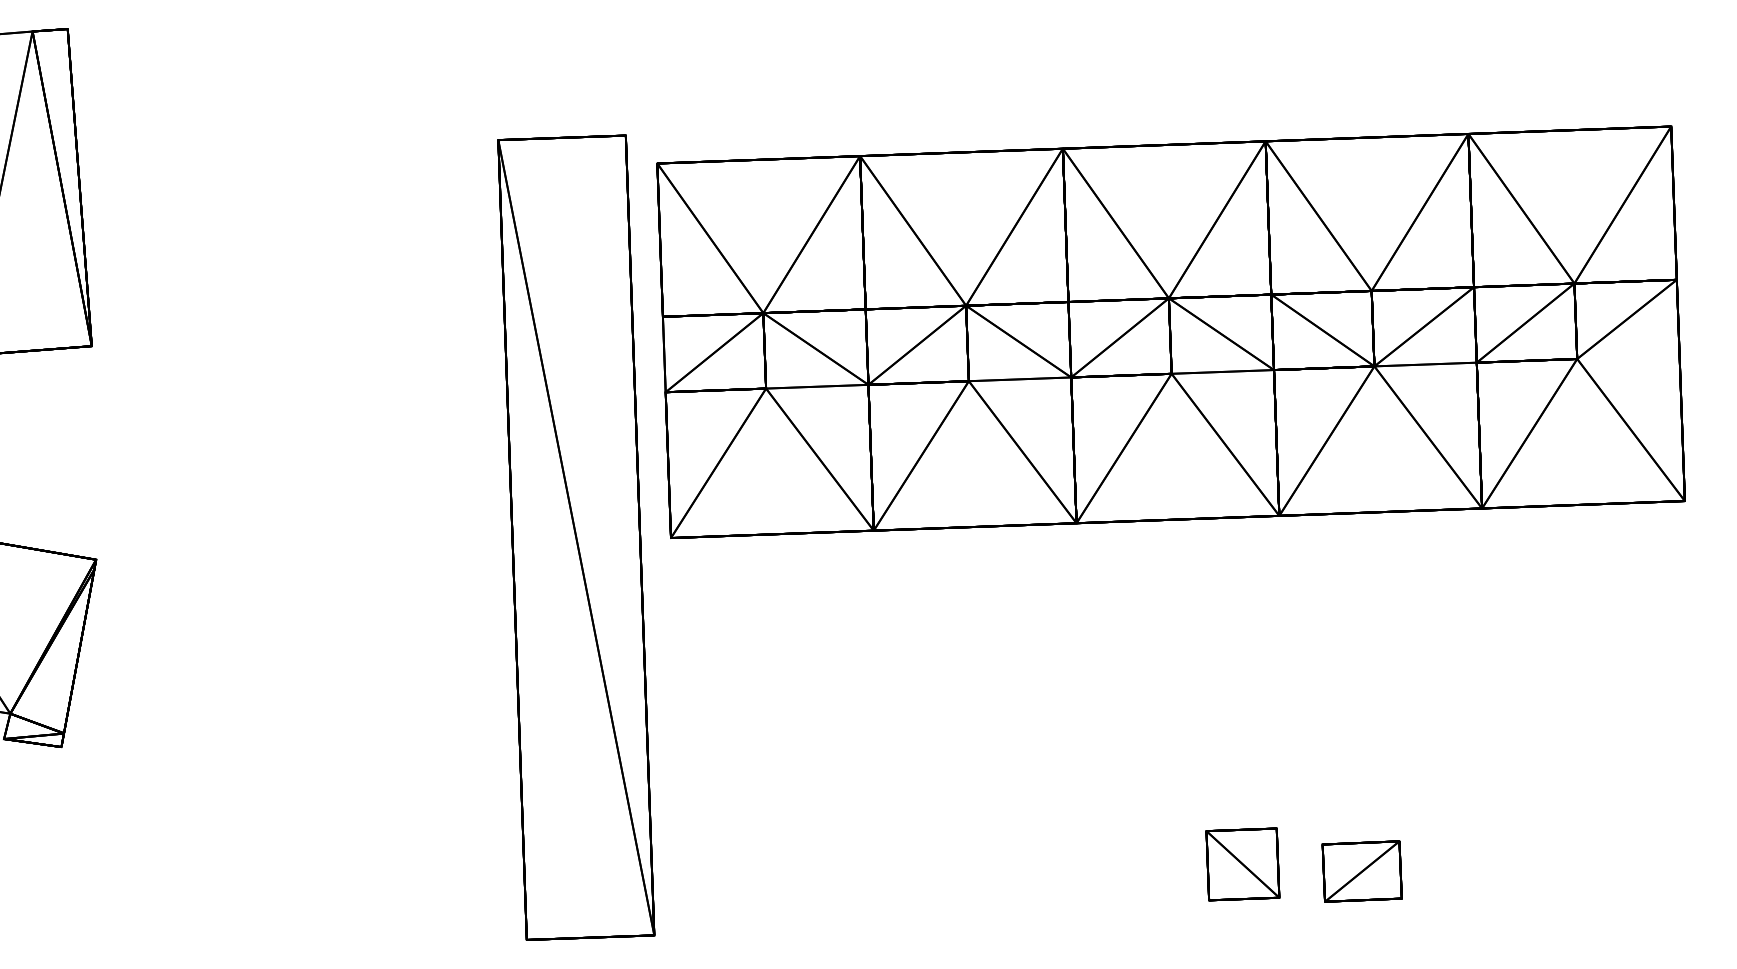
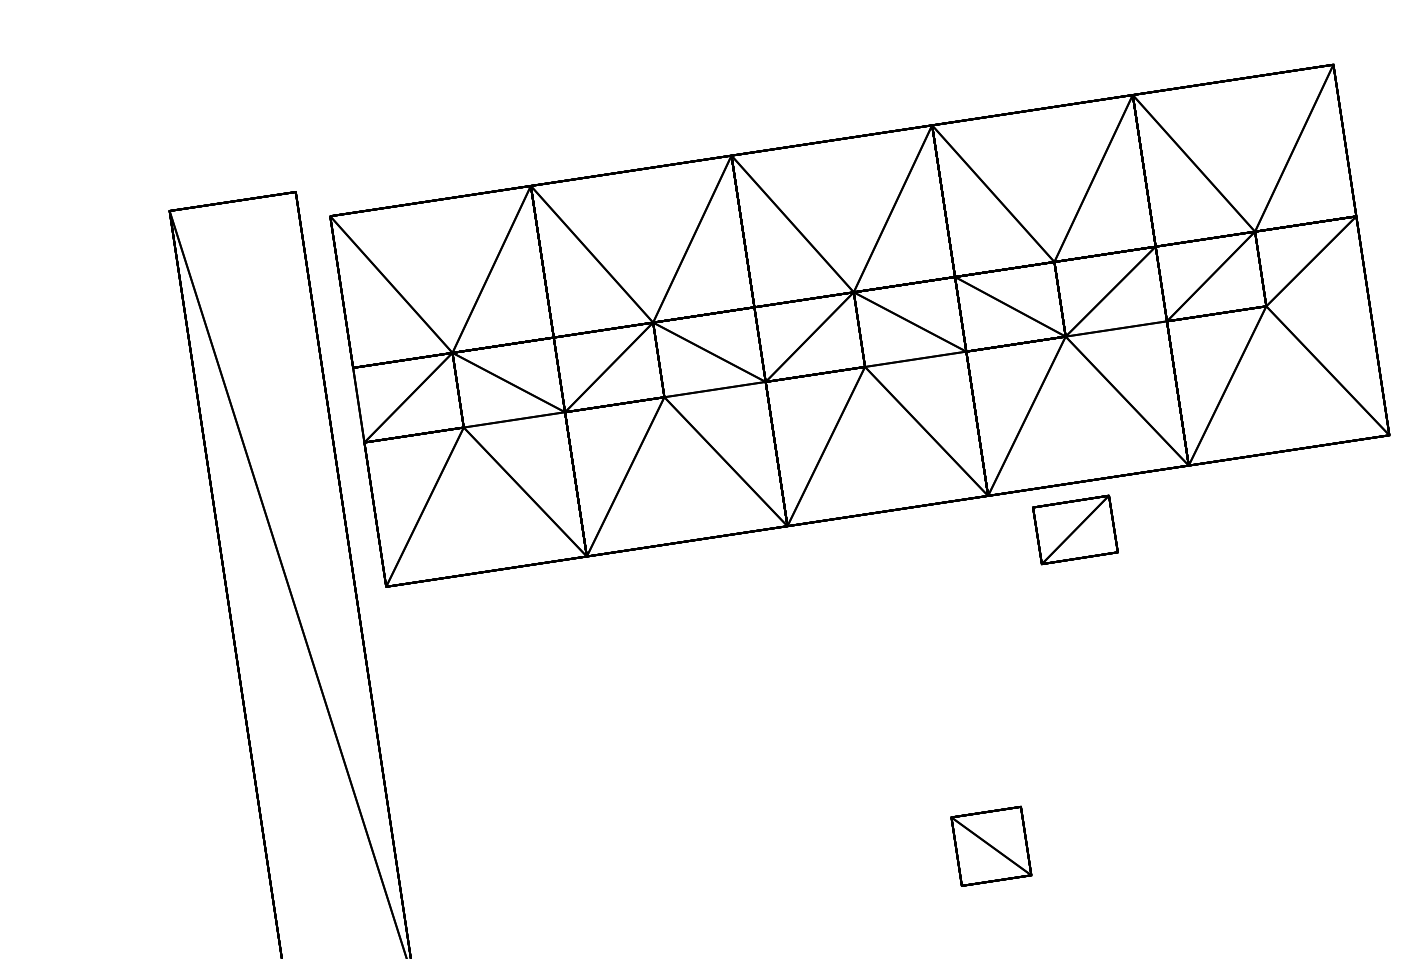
part: (1361, 871) -> (1074, 529), moved

